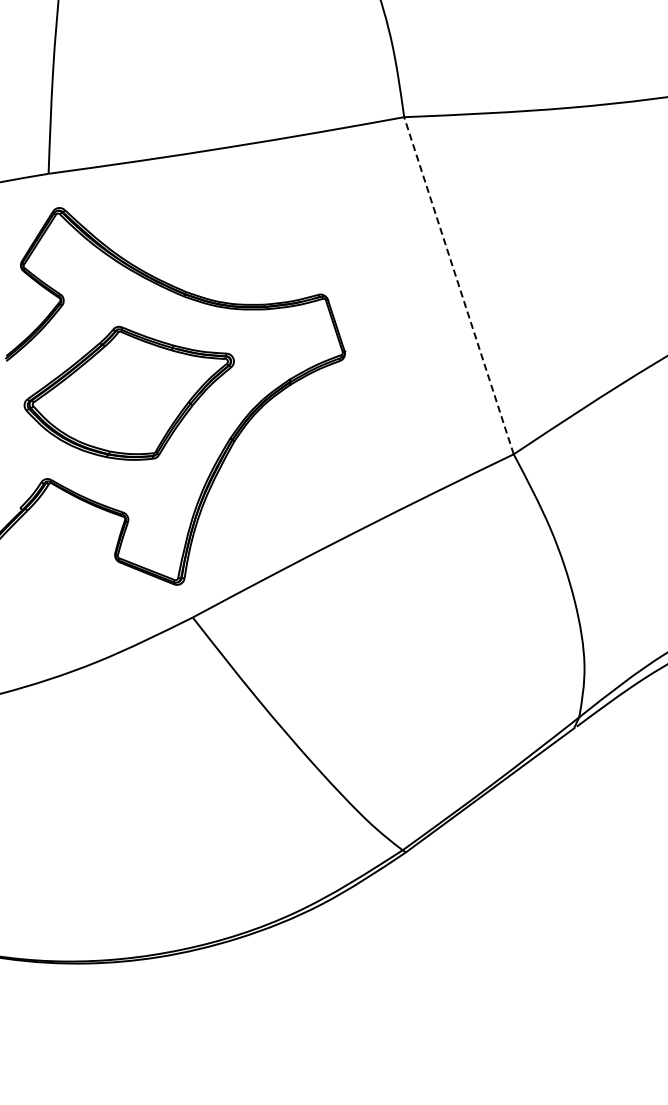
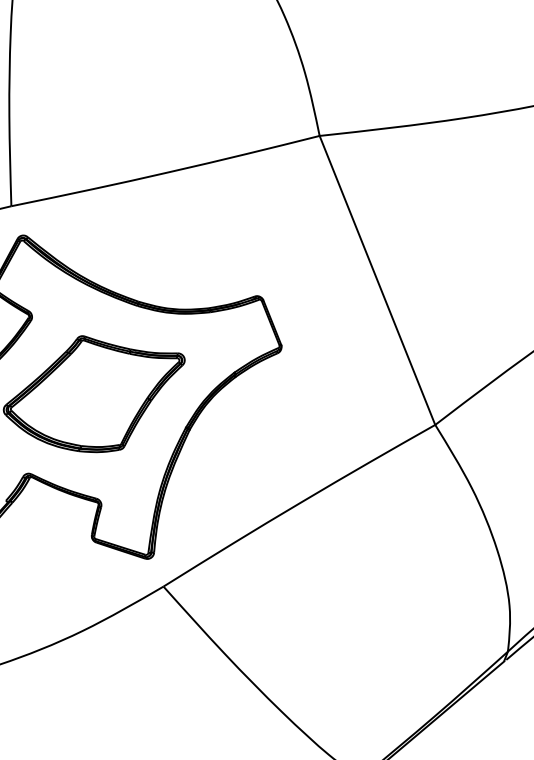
line: (458, 285) -> (377, 280), dashed -> solid

